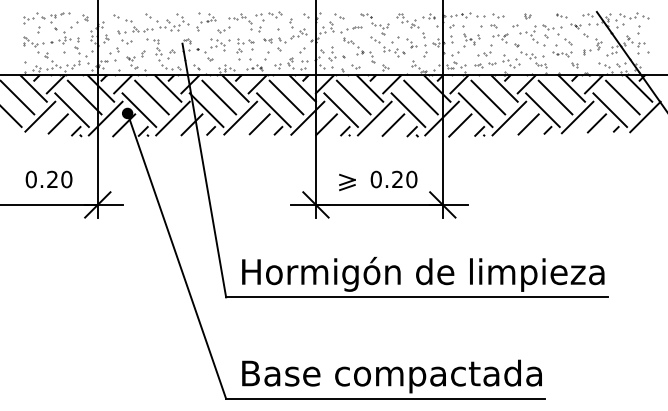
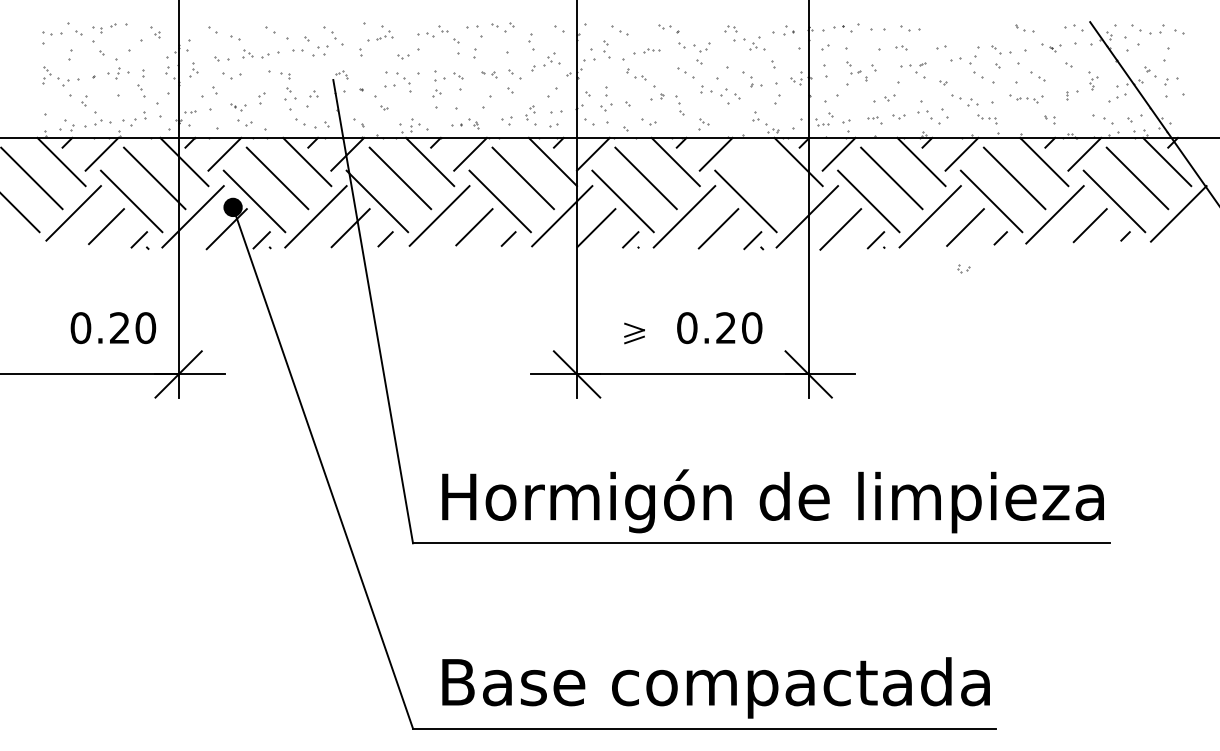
part: (527, 16) -> (963, 269), moved
line: (420, 97) -> (767, 178), removed
text: (48, 179) -> (112, 328), moved
part: (347, 182) -> (634, 333), size x0.7

